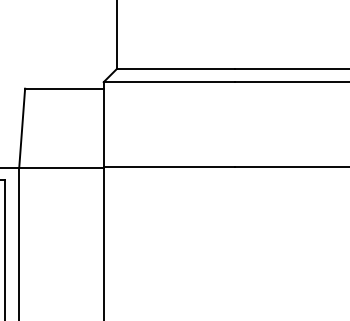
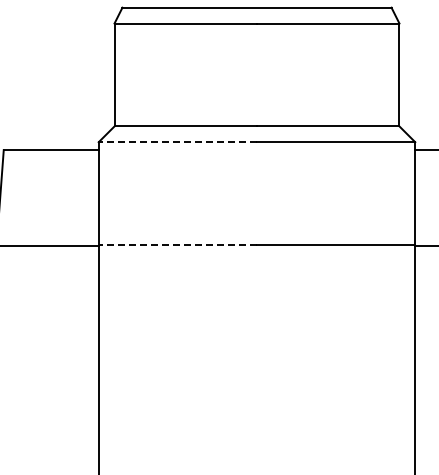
line: (168, 82) -> (177, 142), solid -> dashed
line: (168, 167) -> (177, 245), solid -> dashed

